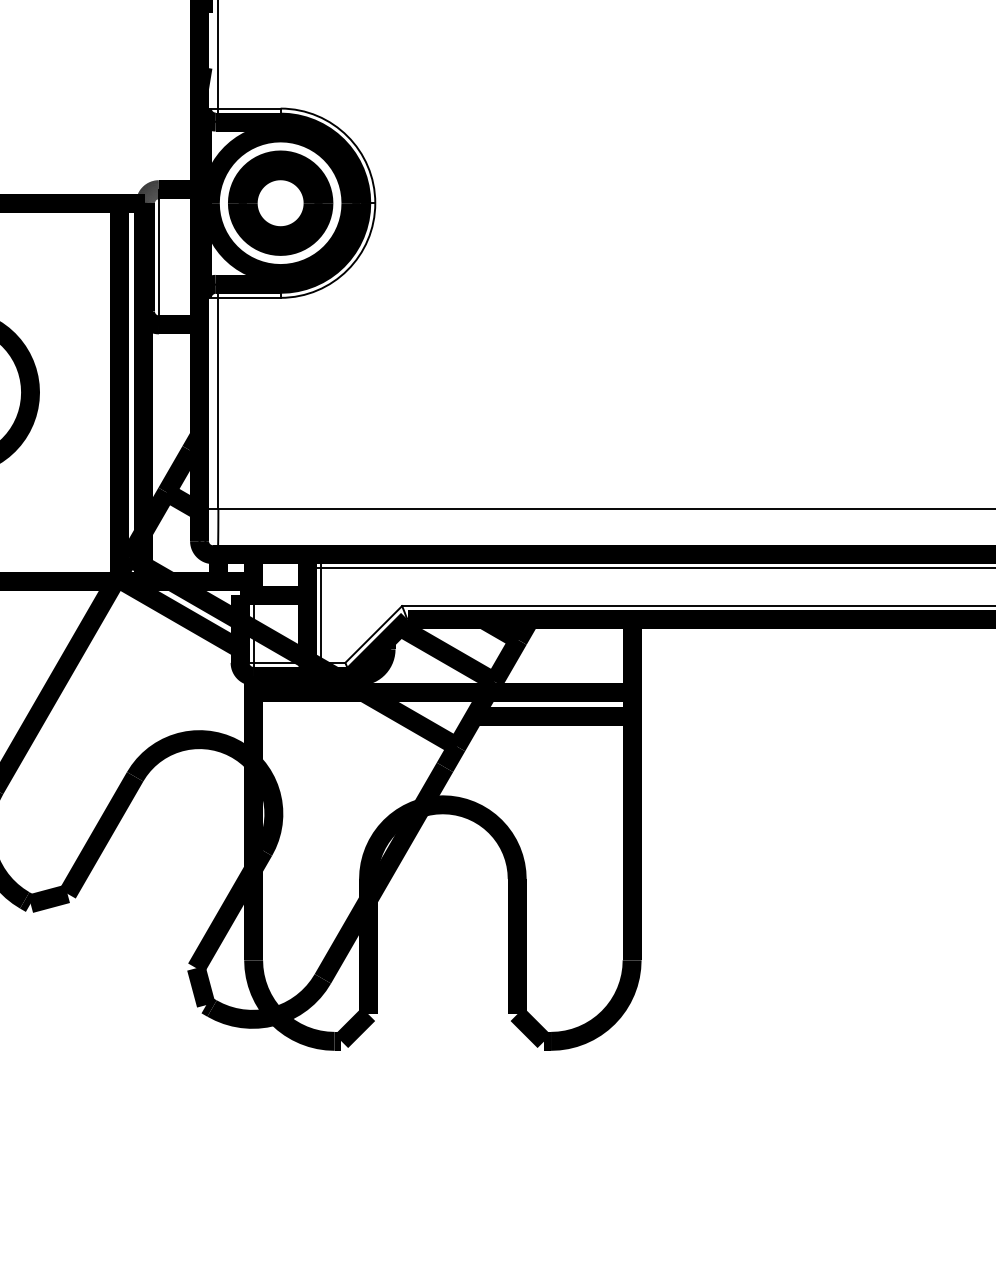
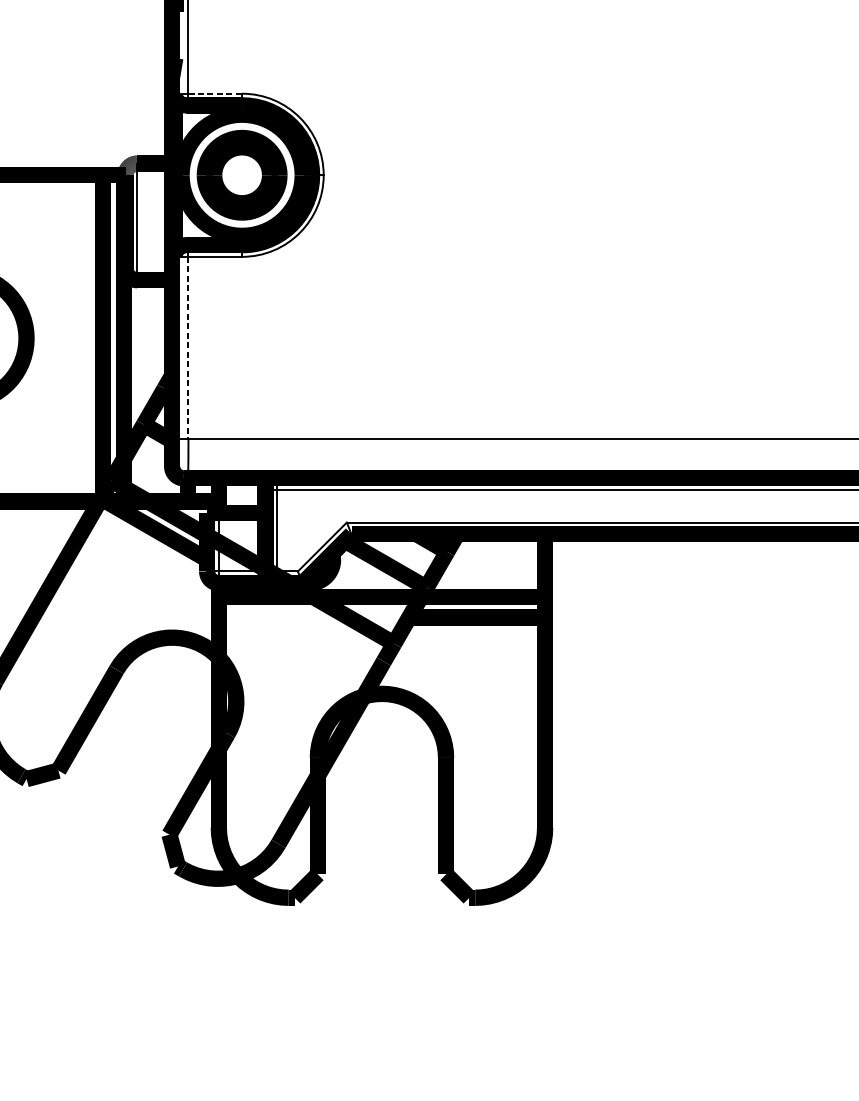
line: (250, 108) -> (216, 93), solid -> dashed
line: (218, 403) -> (188, 347), solid -> dashed

